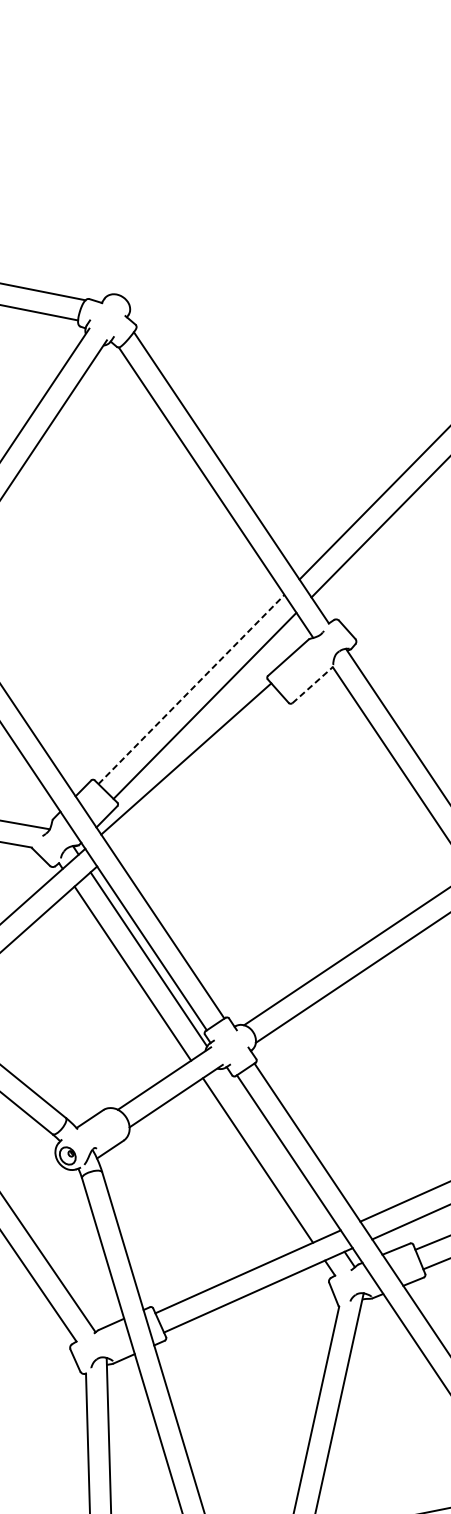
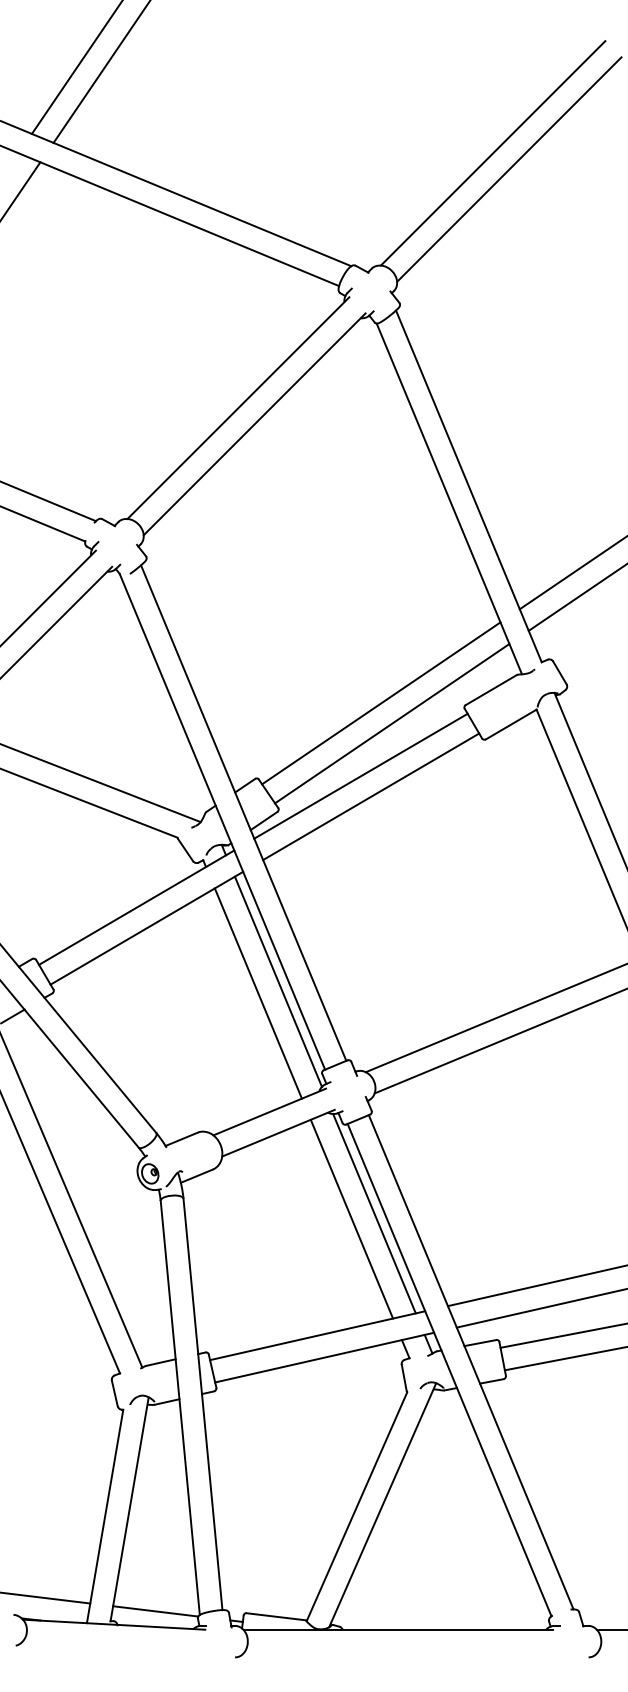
line: (192, 173) -> (492, 153), added
line: (210, 184) -> (509, 169), added
line: (312, 685) -> (511, 724), dashed -> solid
line: (191, 689) -> (381, 703), dashed -> solid
line: (199, 775) -> (371, 796), added
line: (277, 1151) -> (374, 1213), added

